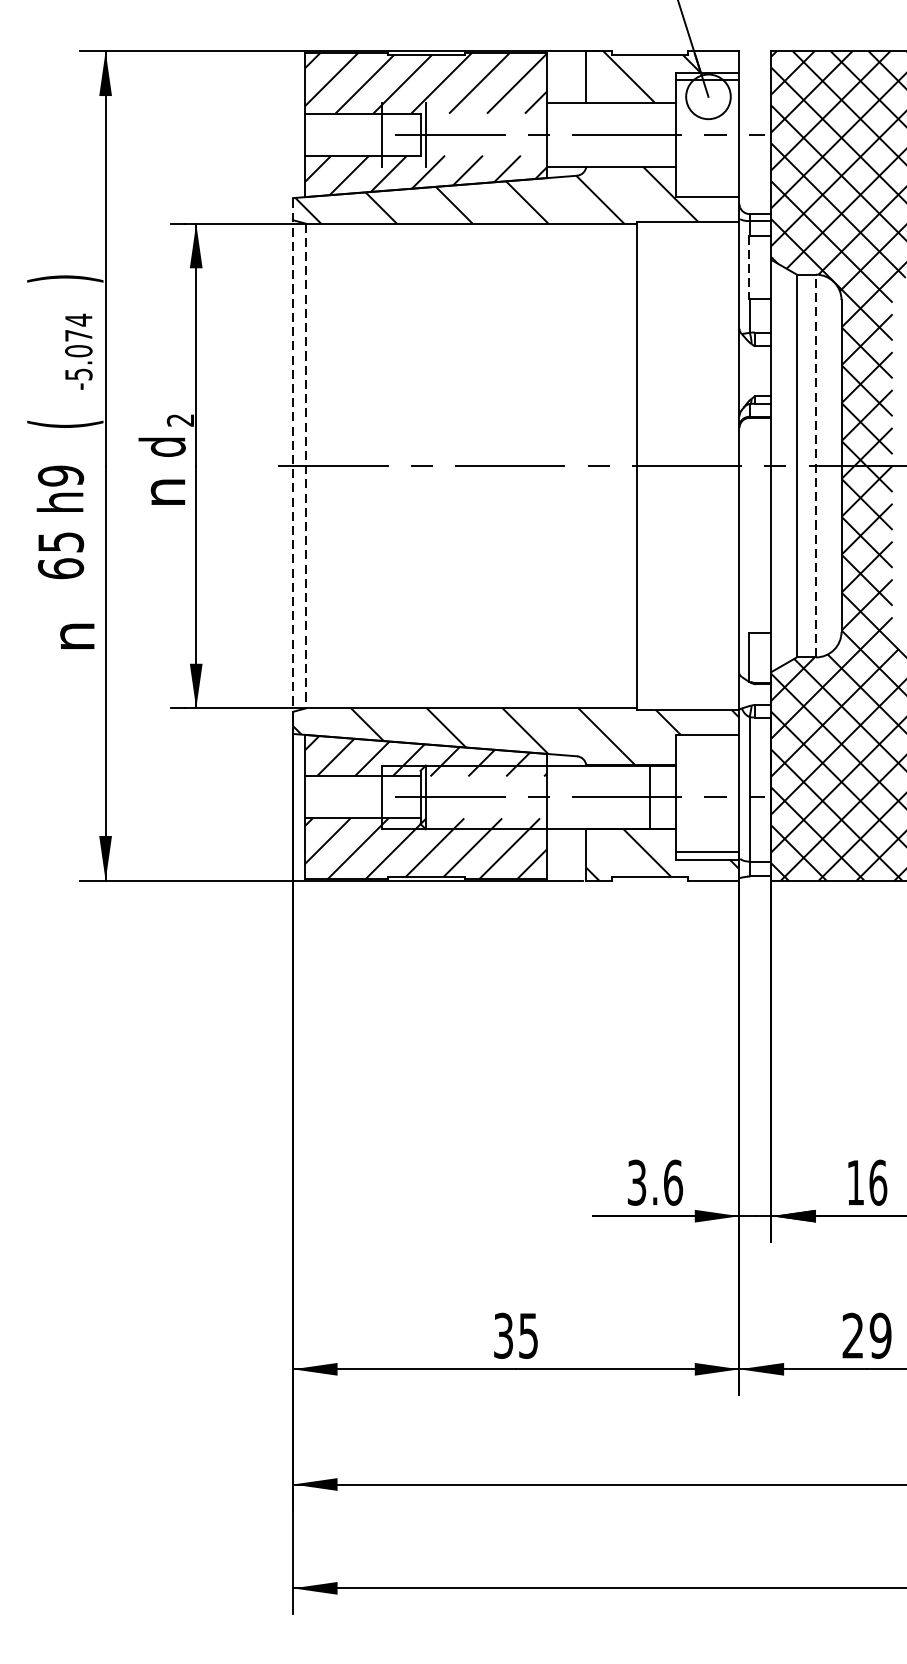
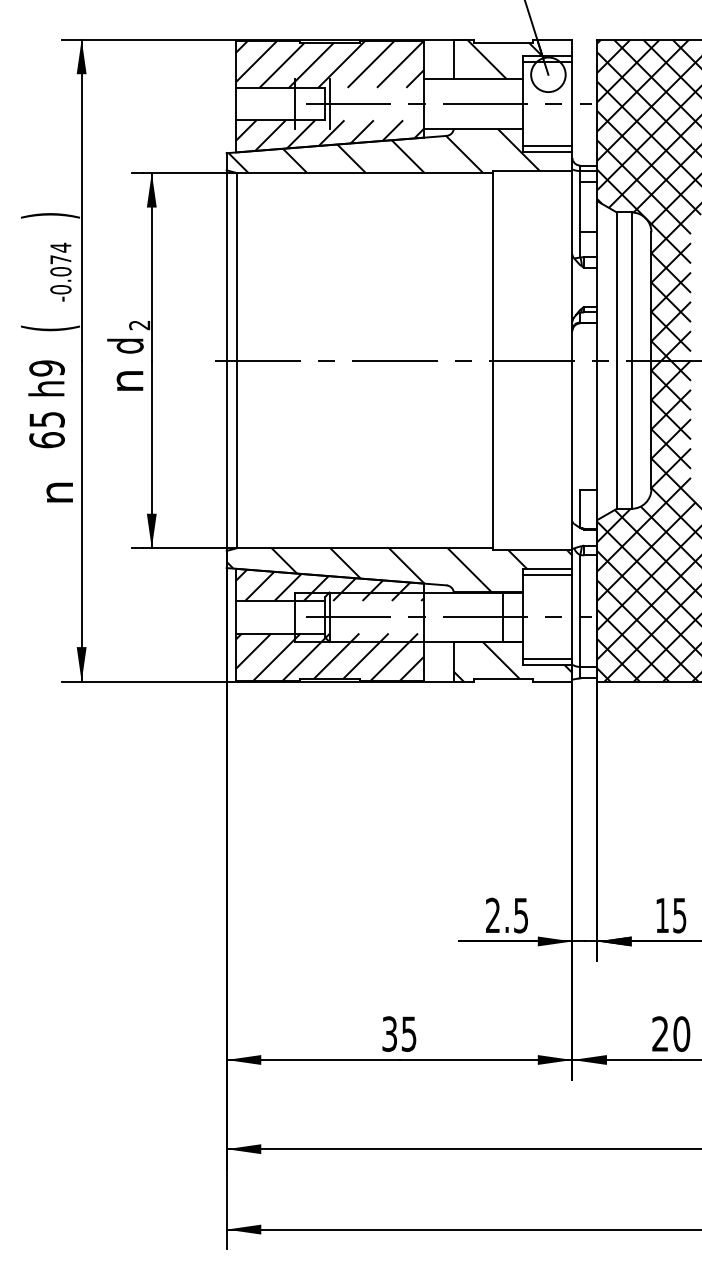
line: (707, 189) -> (547, 146), added
line: (748, 266) -> (579, 206), dashed -> solid
text: (78, 374) -> (60, 289), -5.074 -> -0.074
line: (292, 465) -> (226, 360), dashed -> solid
line: (305, 465) -> (236, 360), dashed -> solid
line: (815, 465) -> (631, 360), dashed -> solid
line: (707, 743) -> (547, 575), added
text: (655, 1182) -> (507, 915), 3.6 -> 2.5
text: (877, 1182) -> (679, 915), 16 -> 15
text: (880, 1335) -> (681, 1033), 29 -> 20

